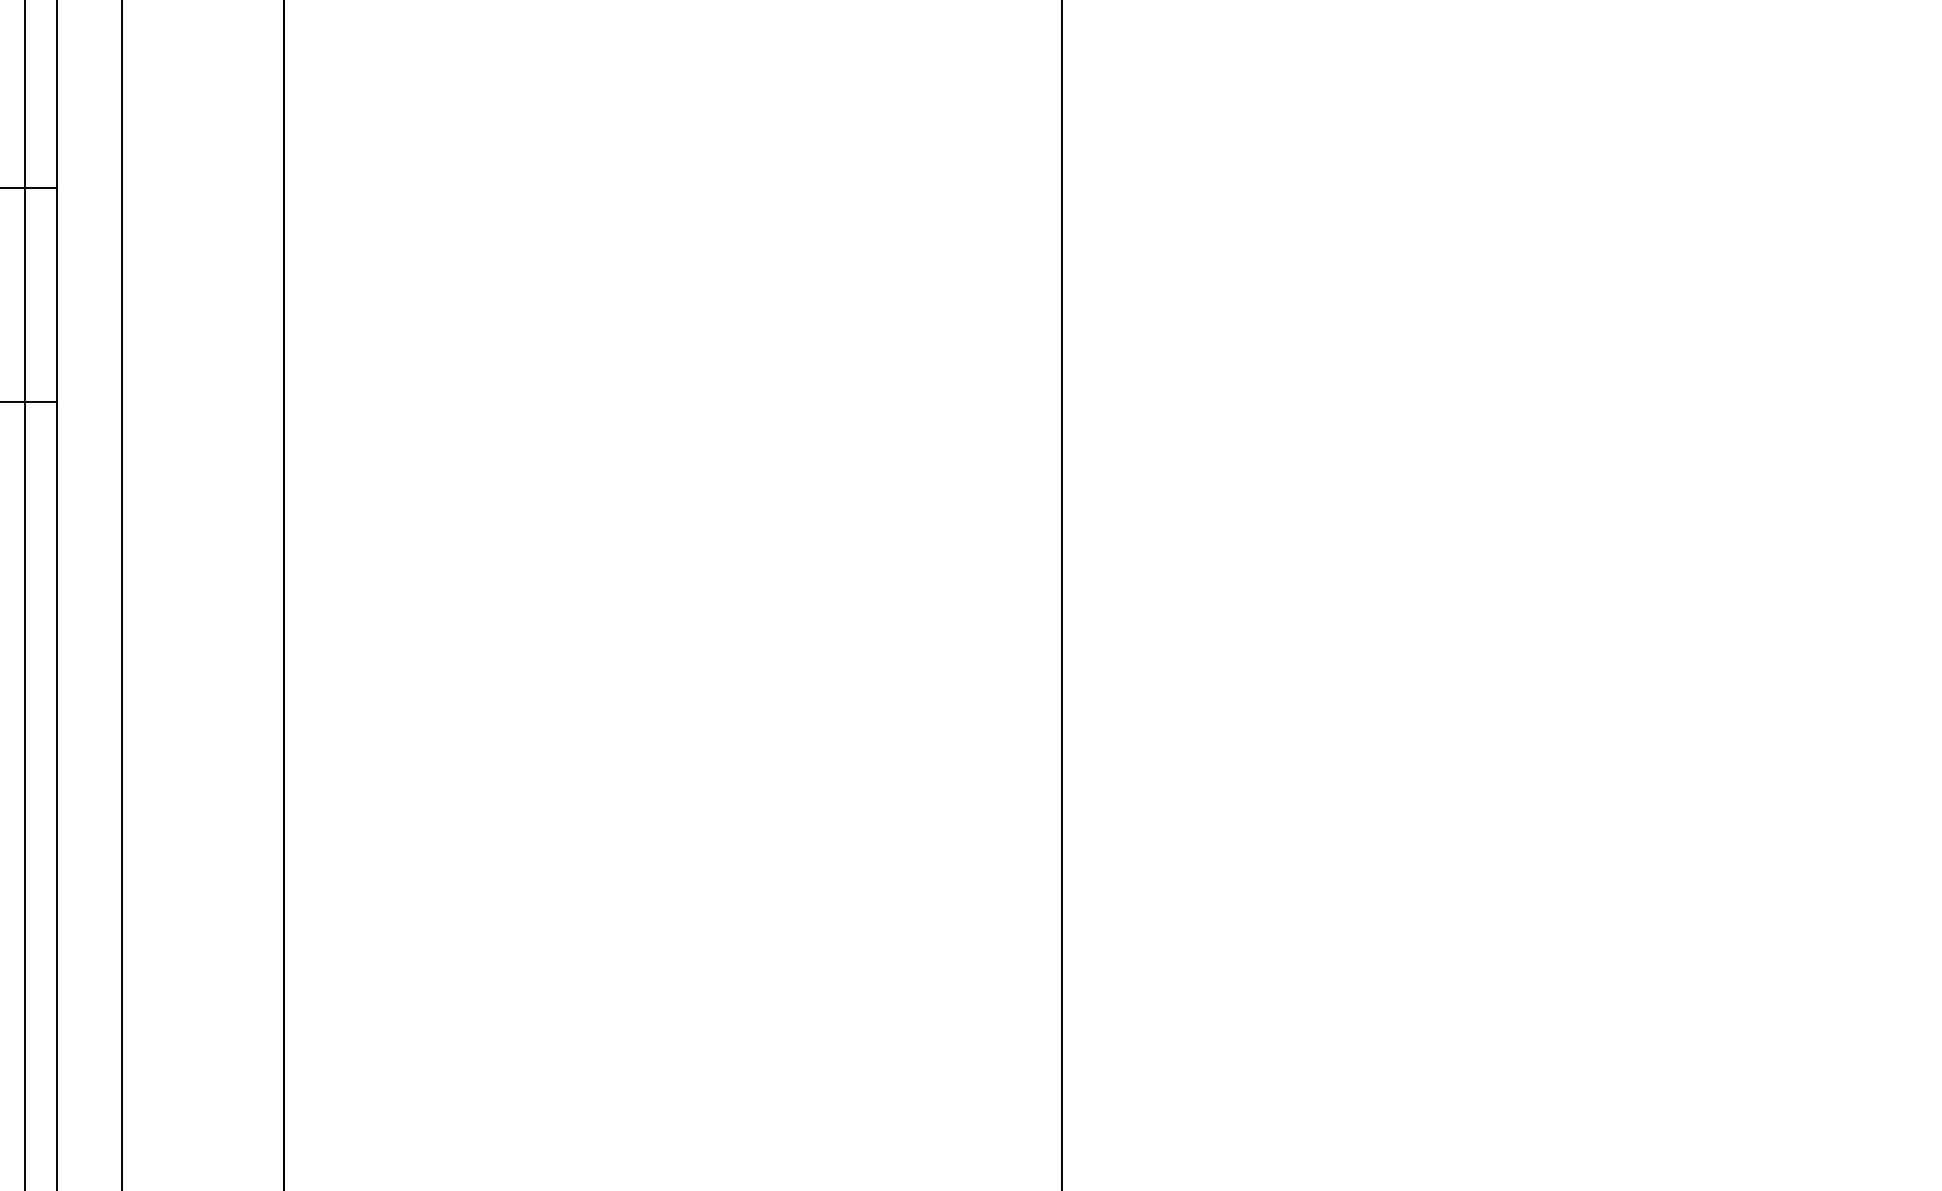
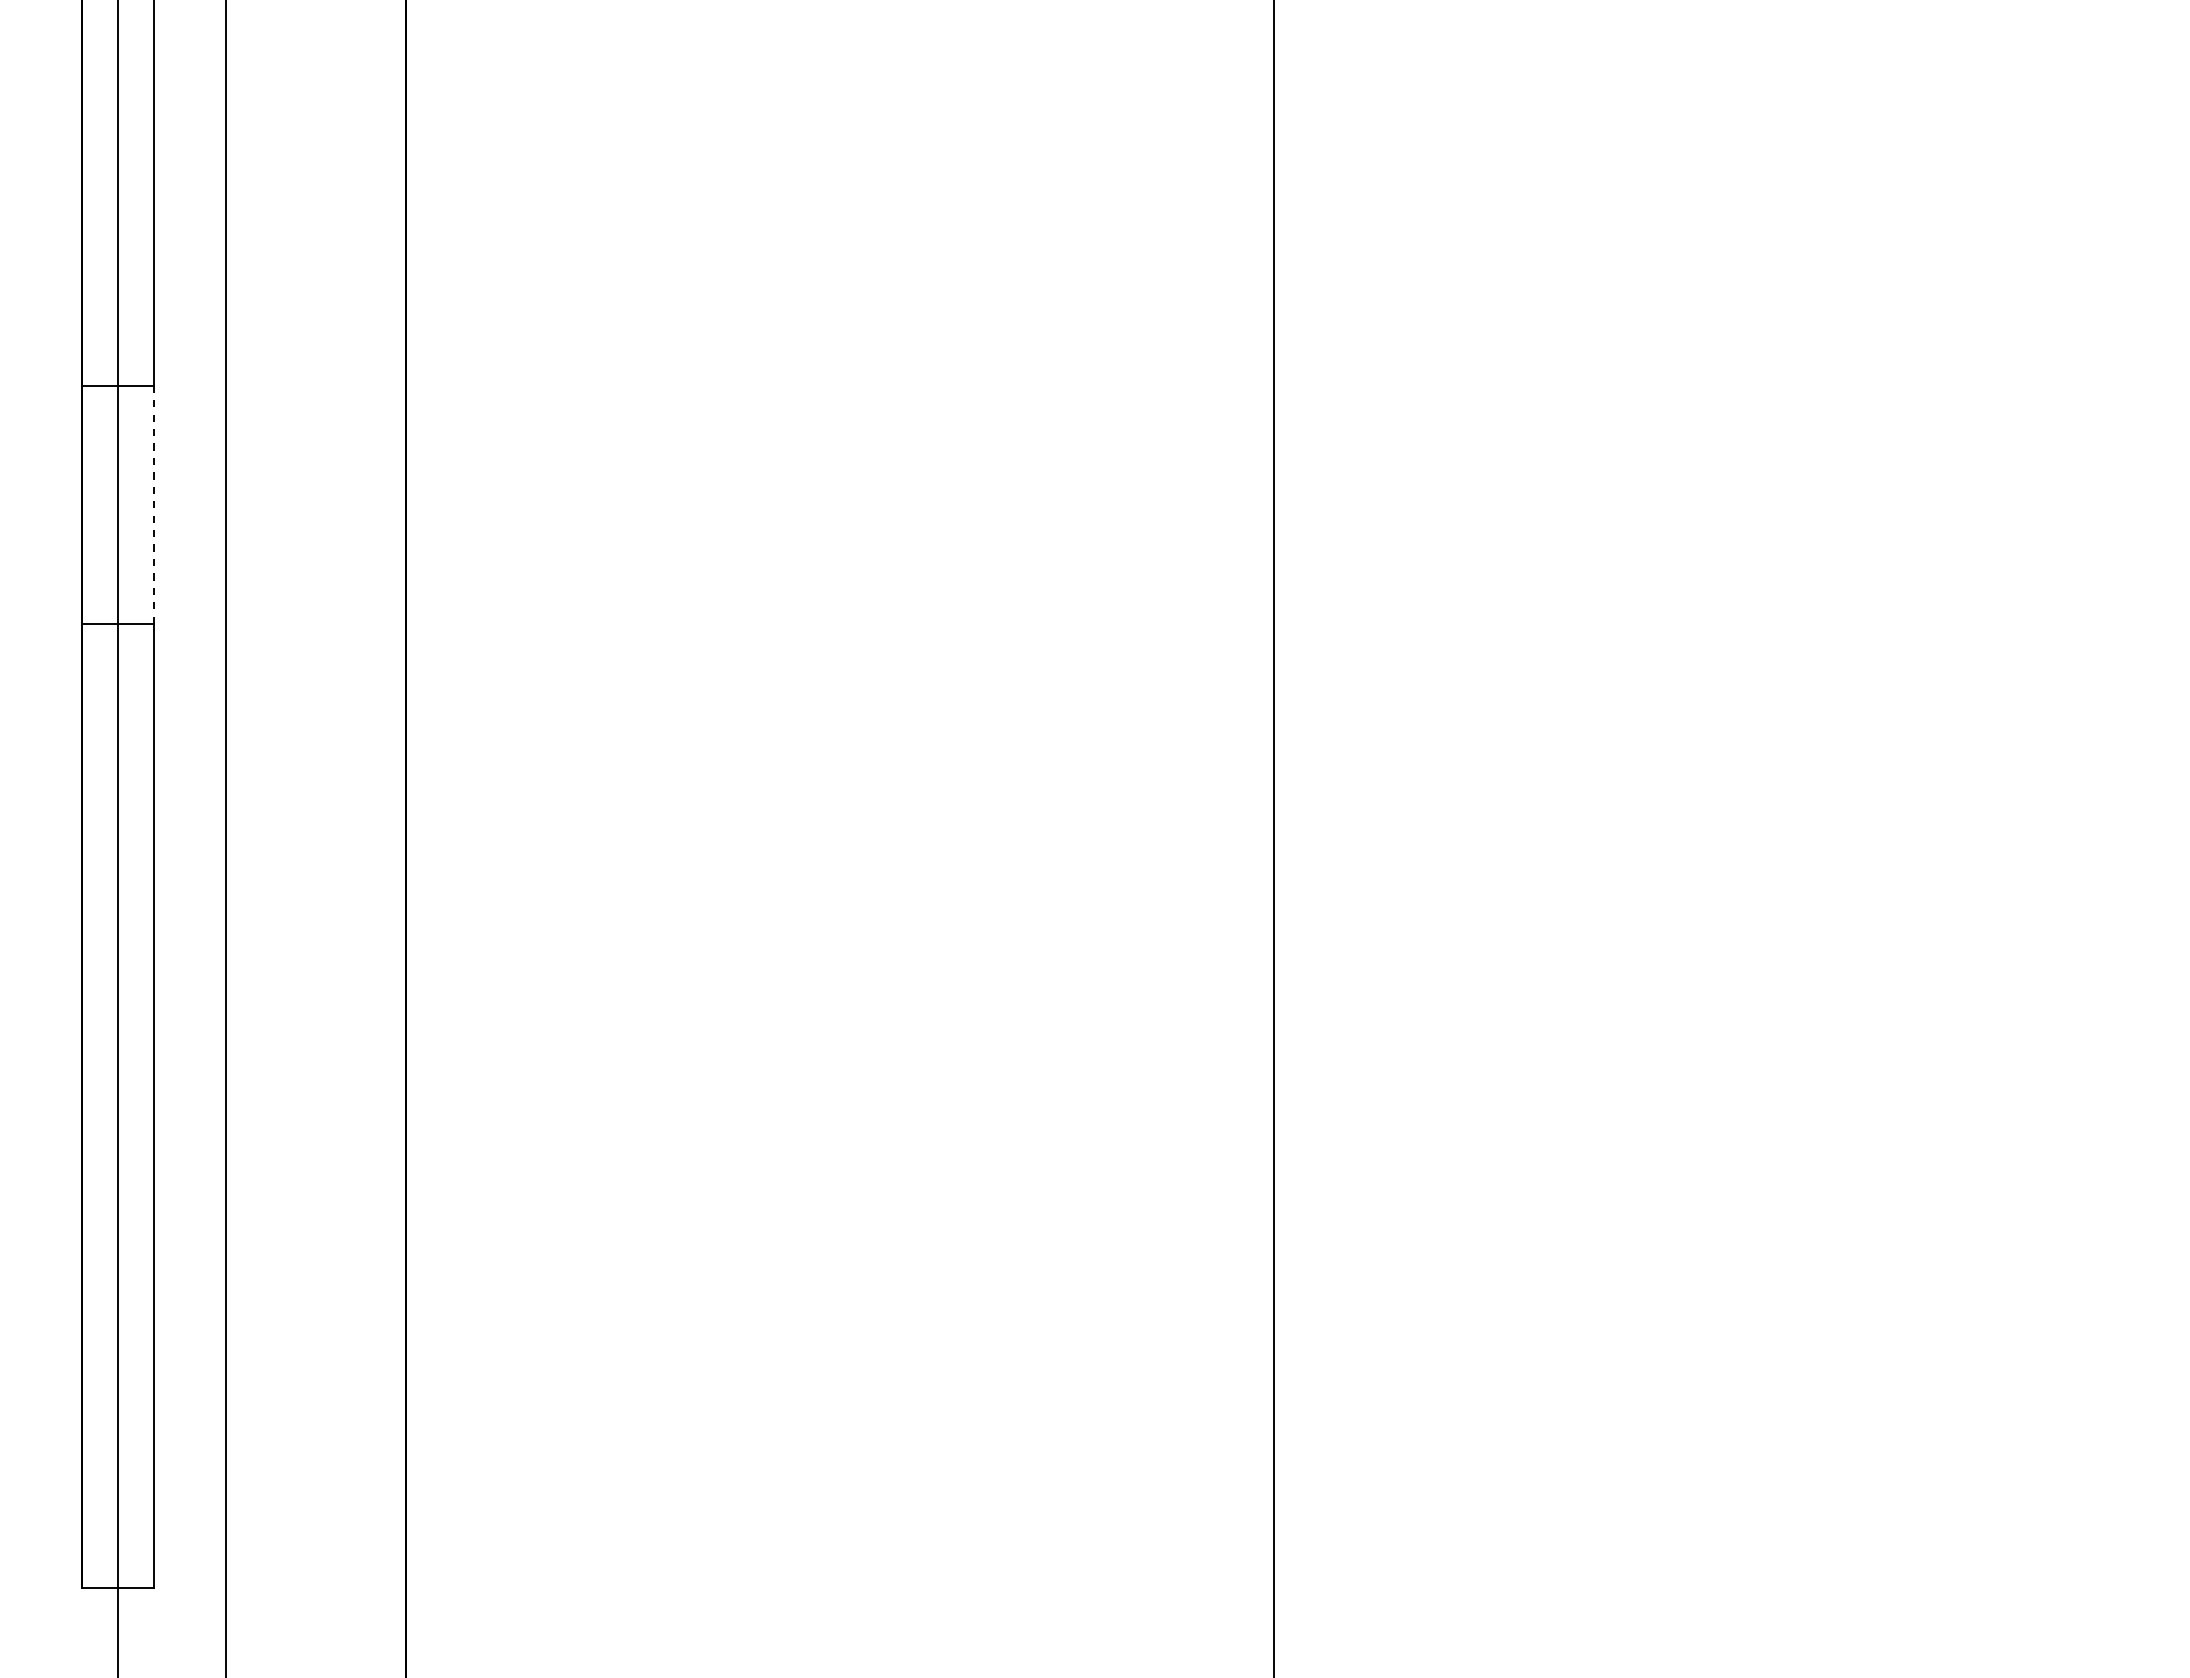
line: (57, 295) -> (154, 505), solid -> dashed

